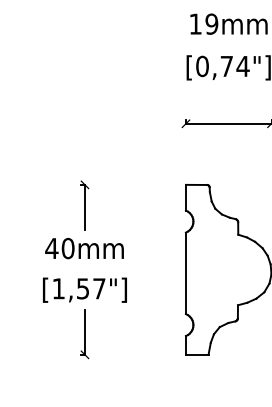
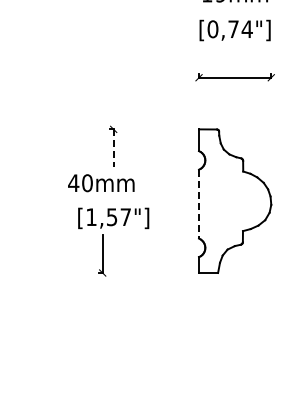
line: (84, 207) -> (113, 148), solid -> dashed
text: (84, 248) -> (101, 183), moved
line: (186, 273) -> (199, 204), solid -> dashed
part: (84, 334) -> (102, 255), moved

